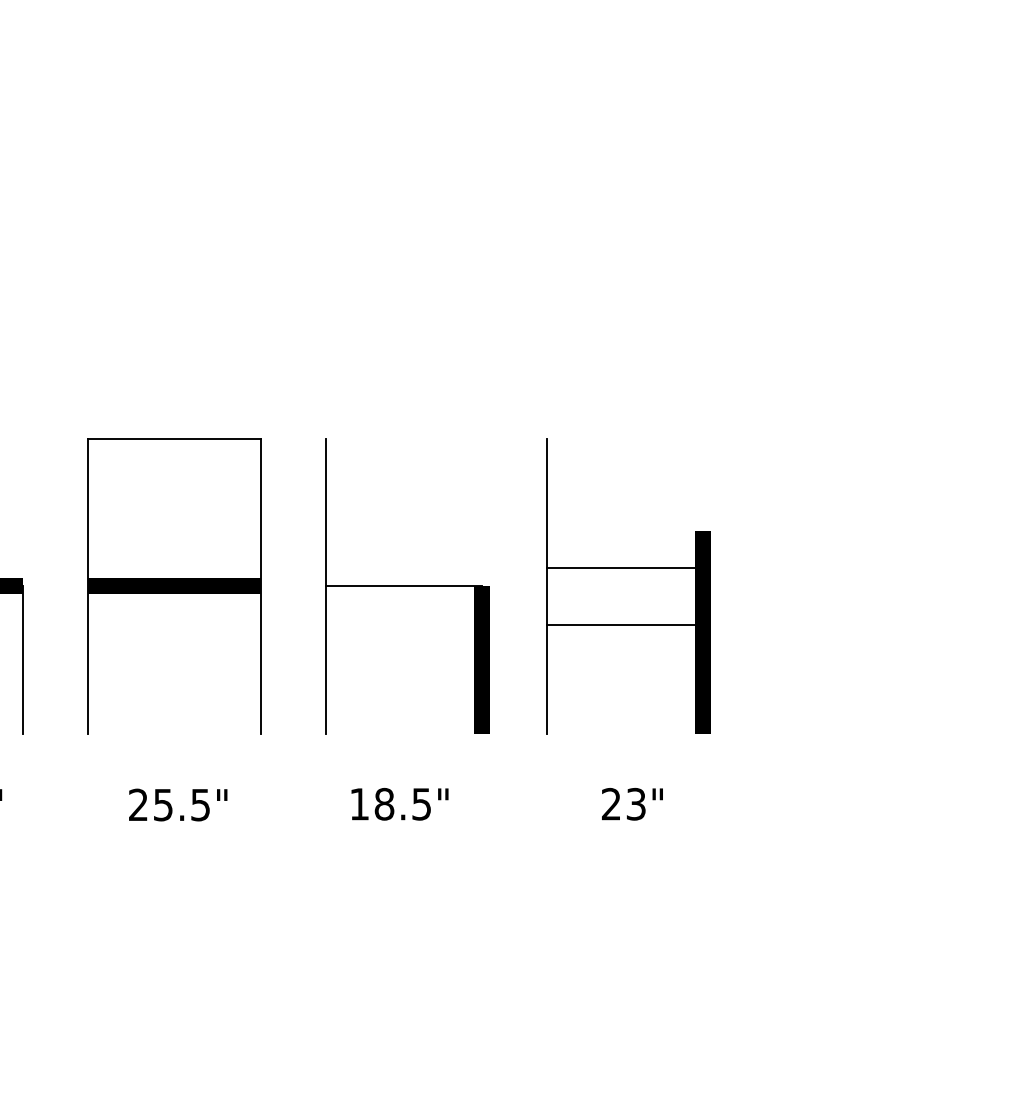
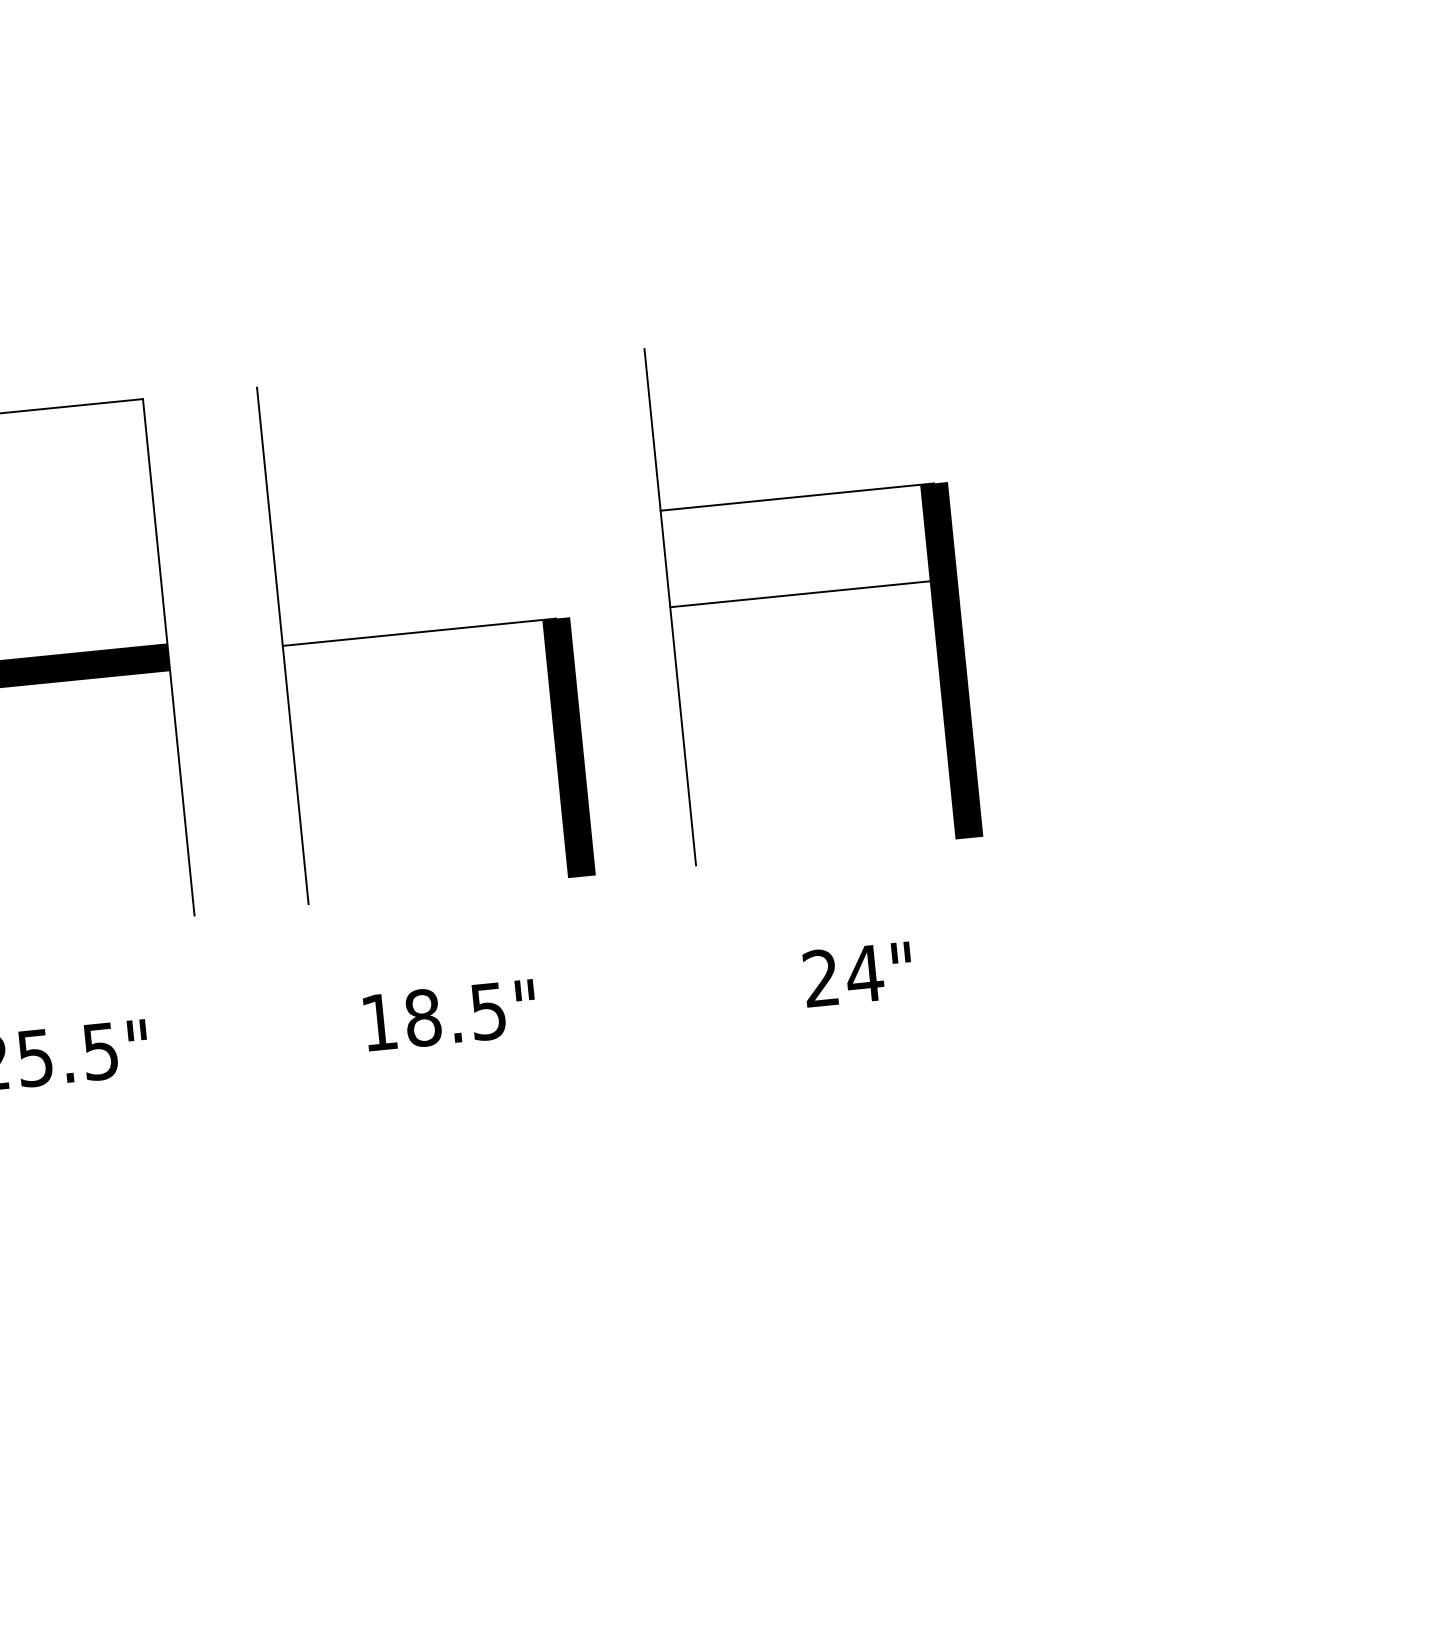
line: (624, 568) -> (796, 497), moved
line: (624, 625) -> (806, 593), moved
text: (635, 803) -> (863, 972), 23" -> 24"

